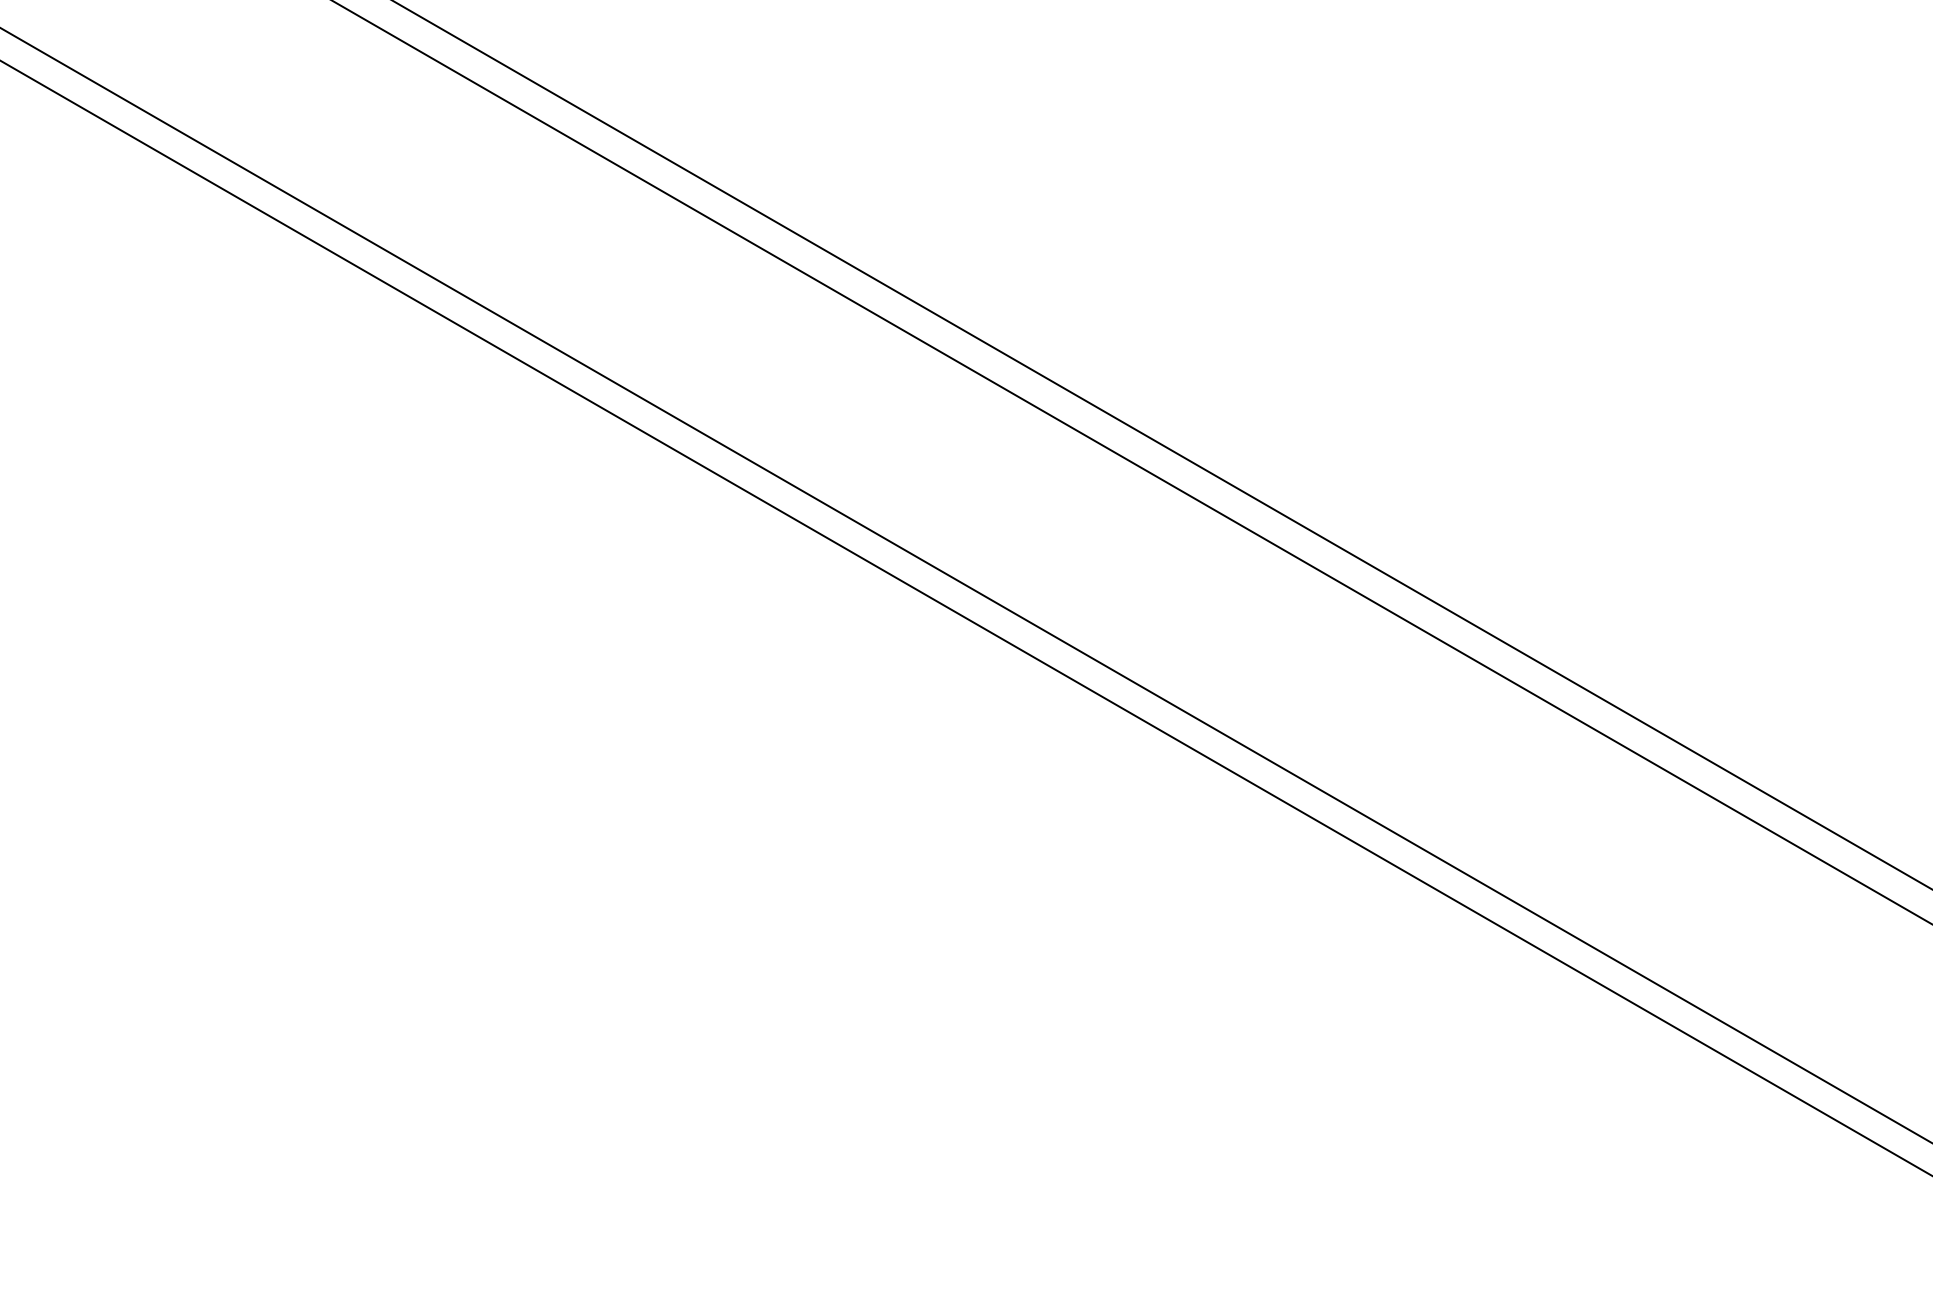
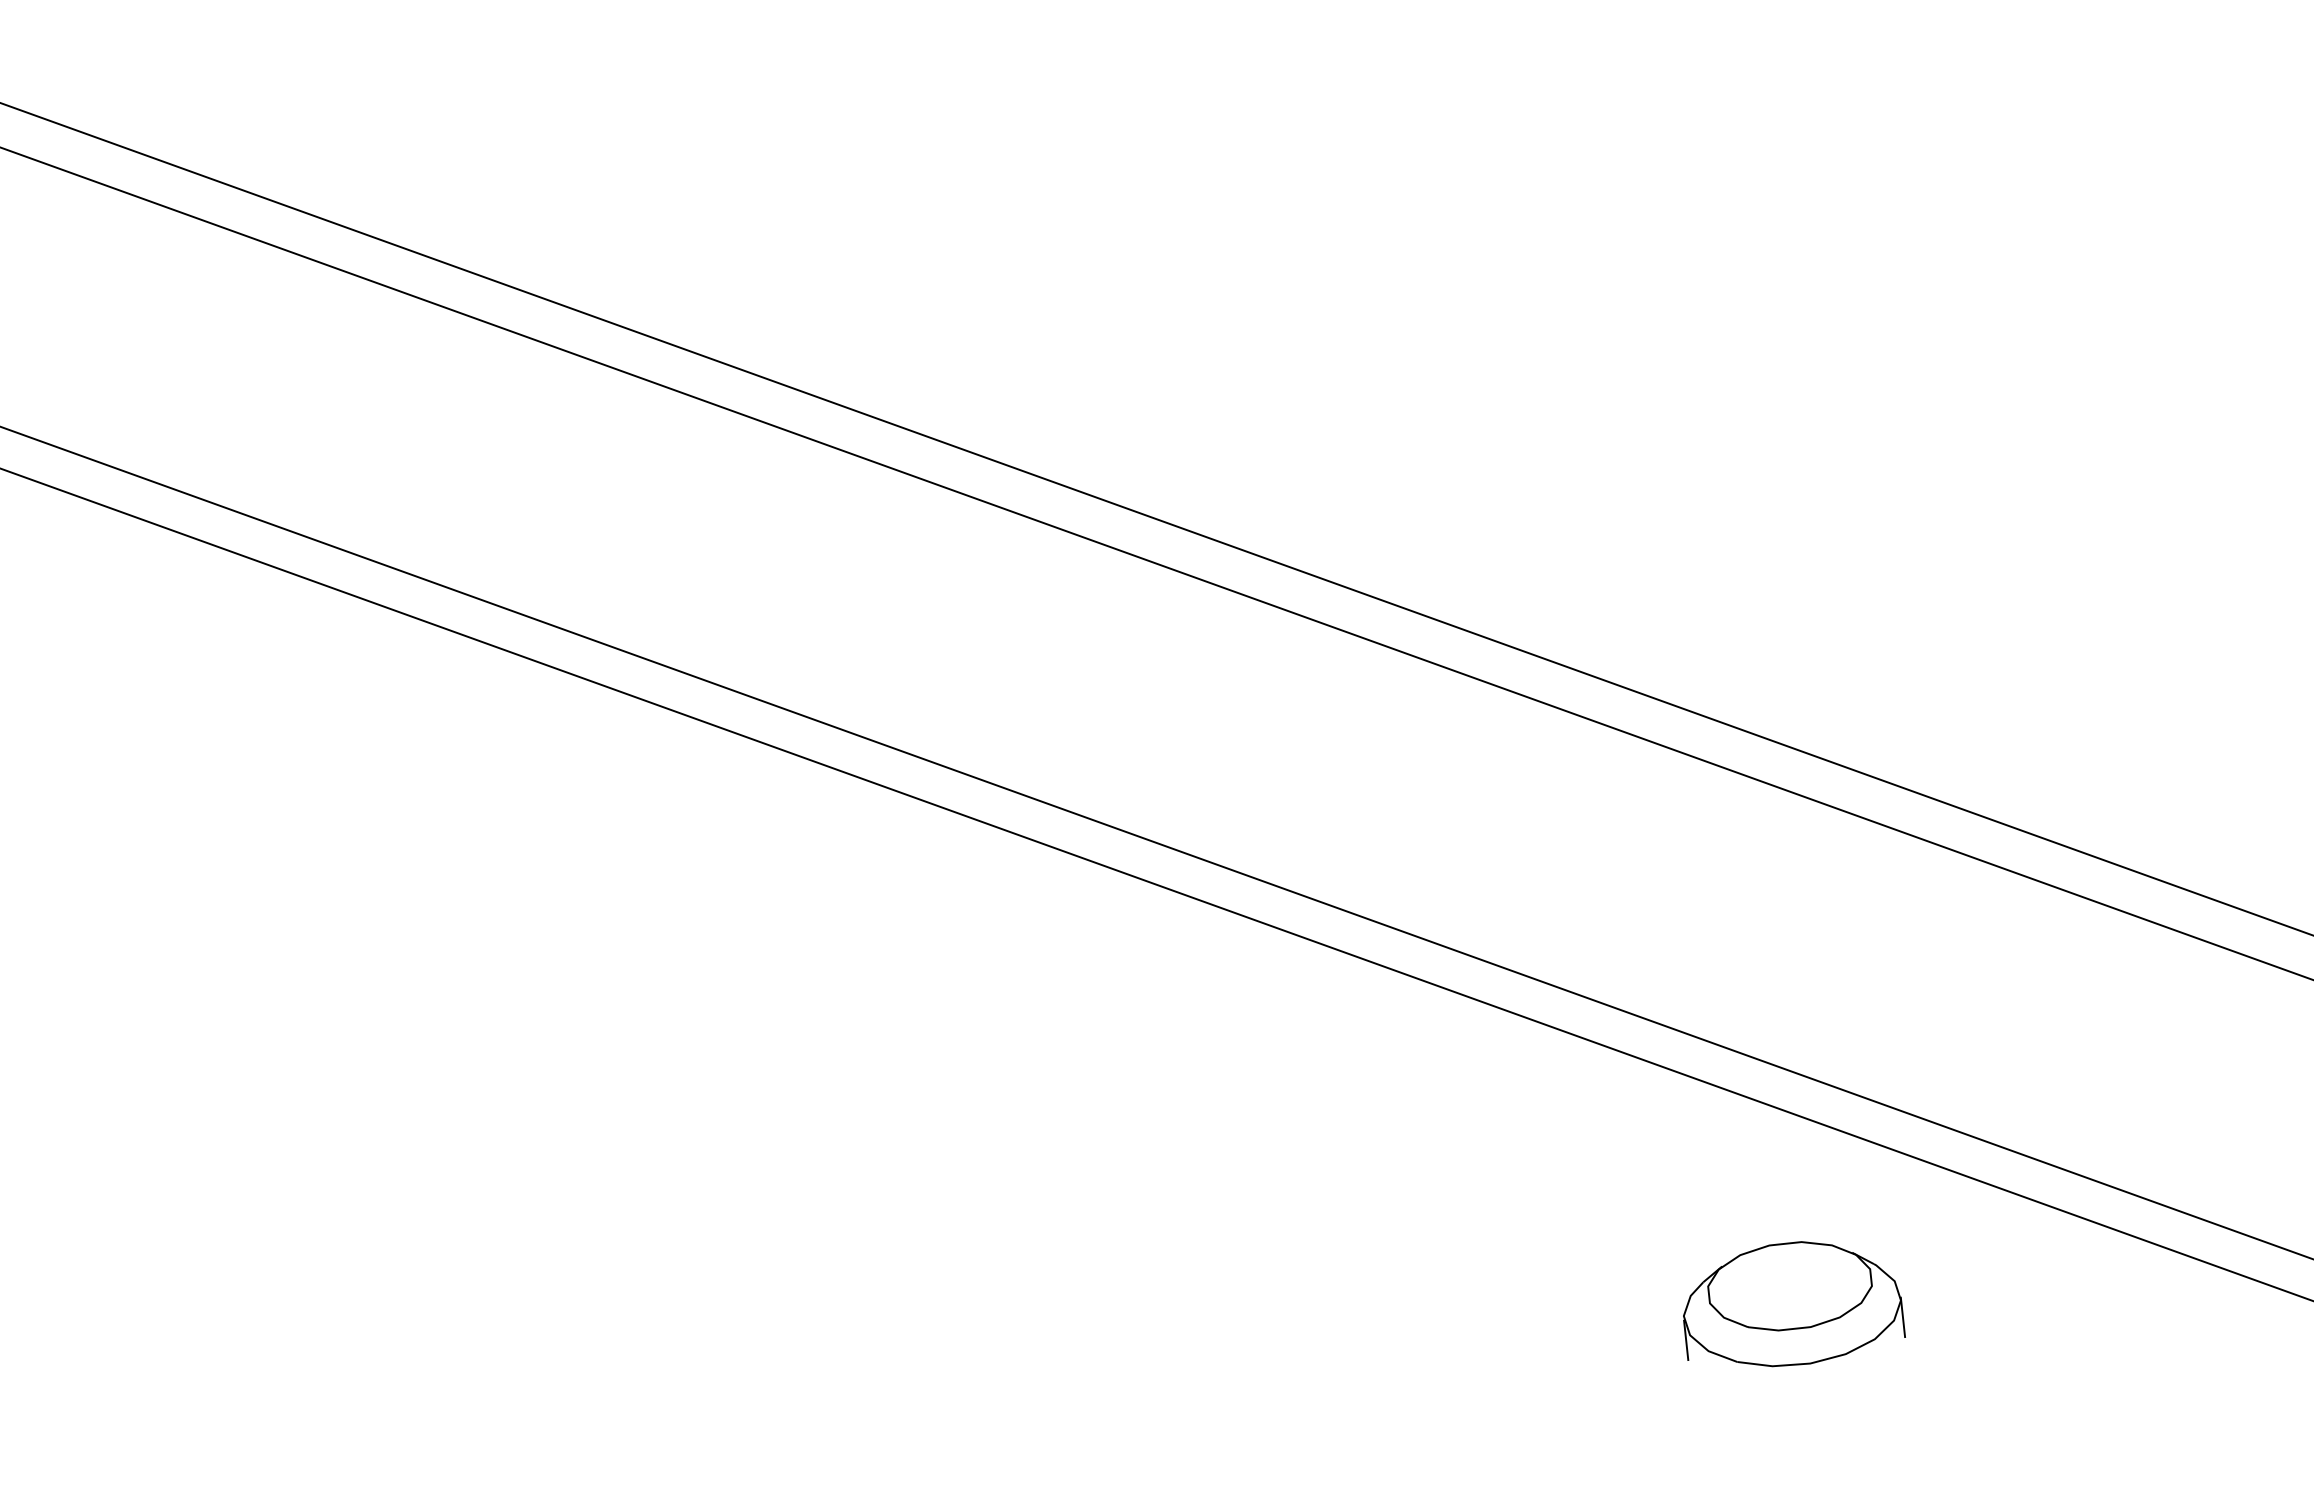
part: (1381, 1008) -> (1789, 1304), added

